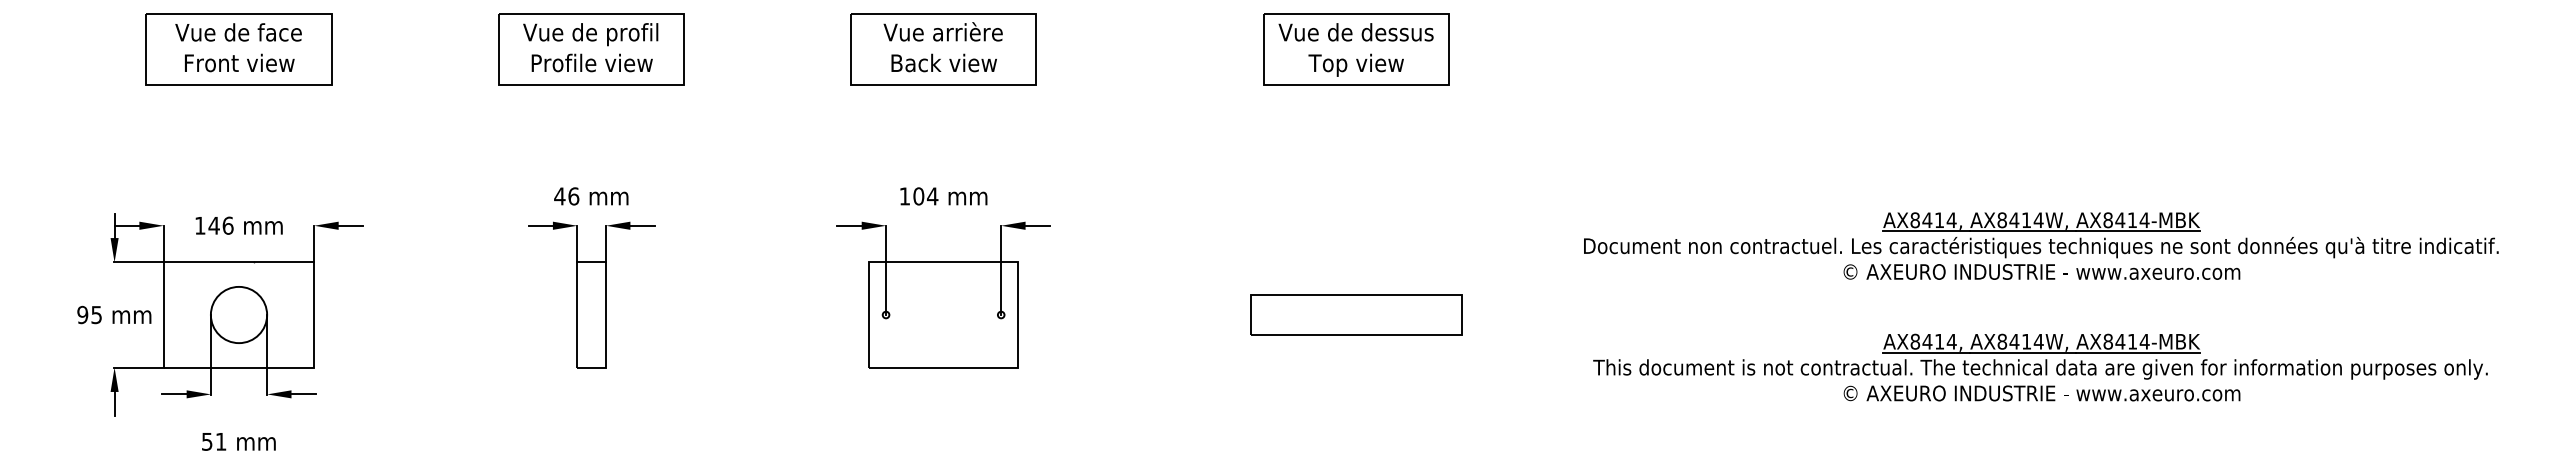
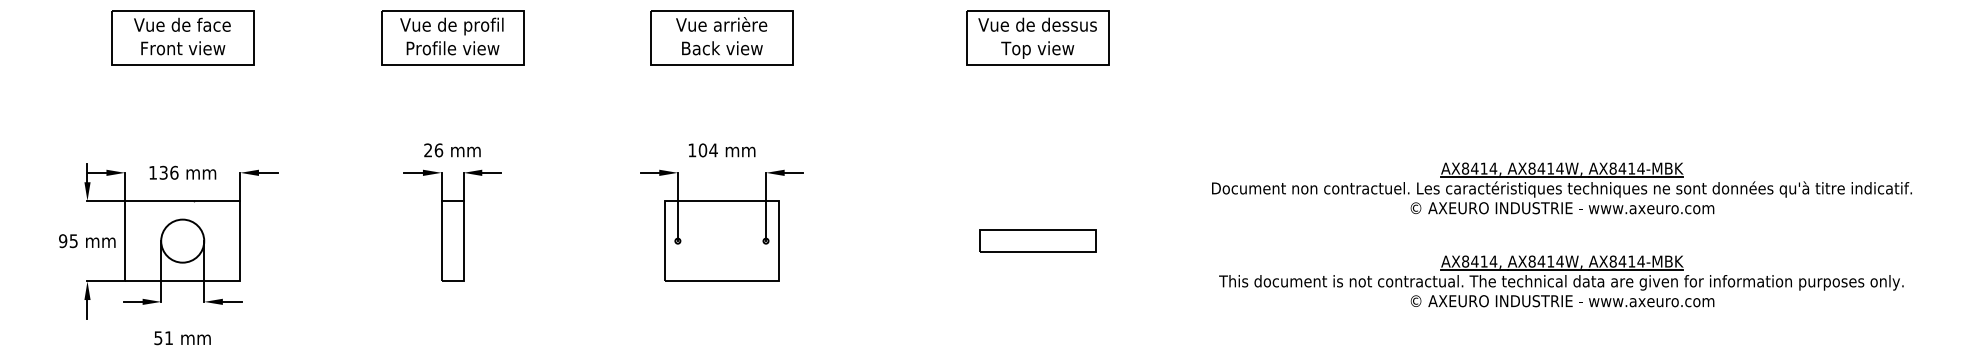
text: (559, 196) -> (427, 150), 46 -> 26
text: (213, 225) -> (163, 172), 146 -> 136
part: (1356, 314) -> (1037, 240), size x0.71

